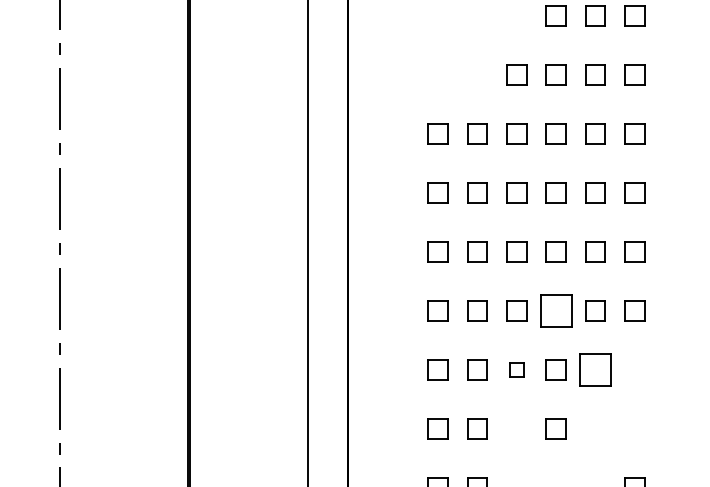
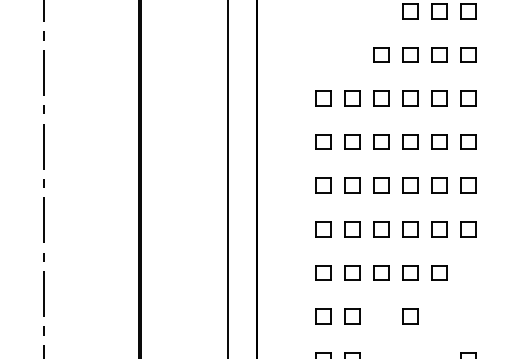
part: (555, 310) -> (409, 228), size x0.62
part: (516, 369) -> (381, 272), size x1.43
part: (595, 369) -> (439, 272), size x0.62

